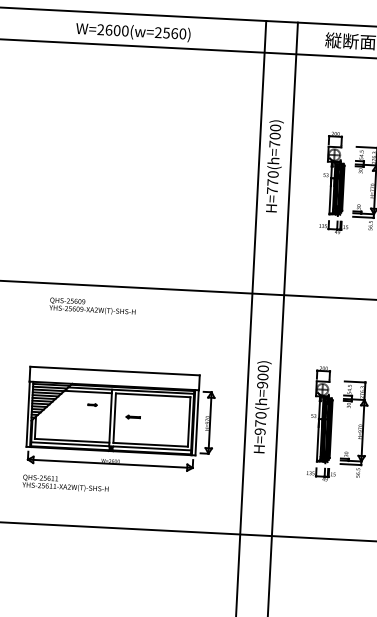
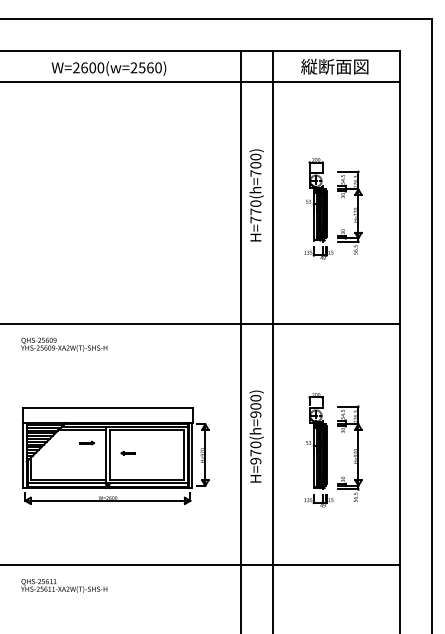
text: (92, 306) -> (64, 344), moved
part: (92, 404) -> (86, 442), size x1.67
text: (65, 483) -> (64, 585), moved

